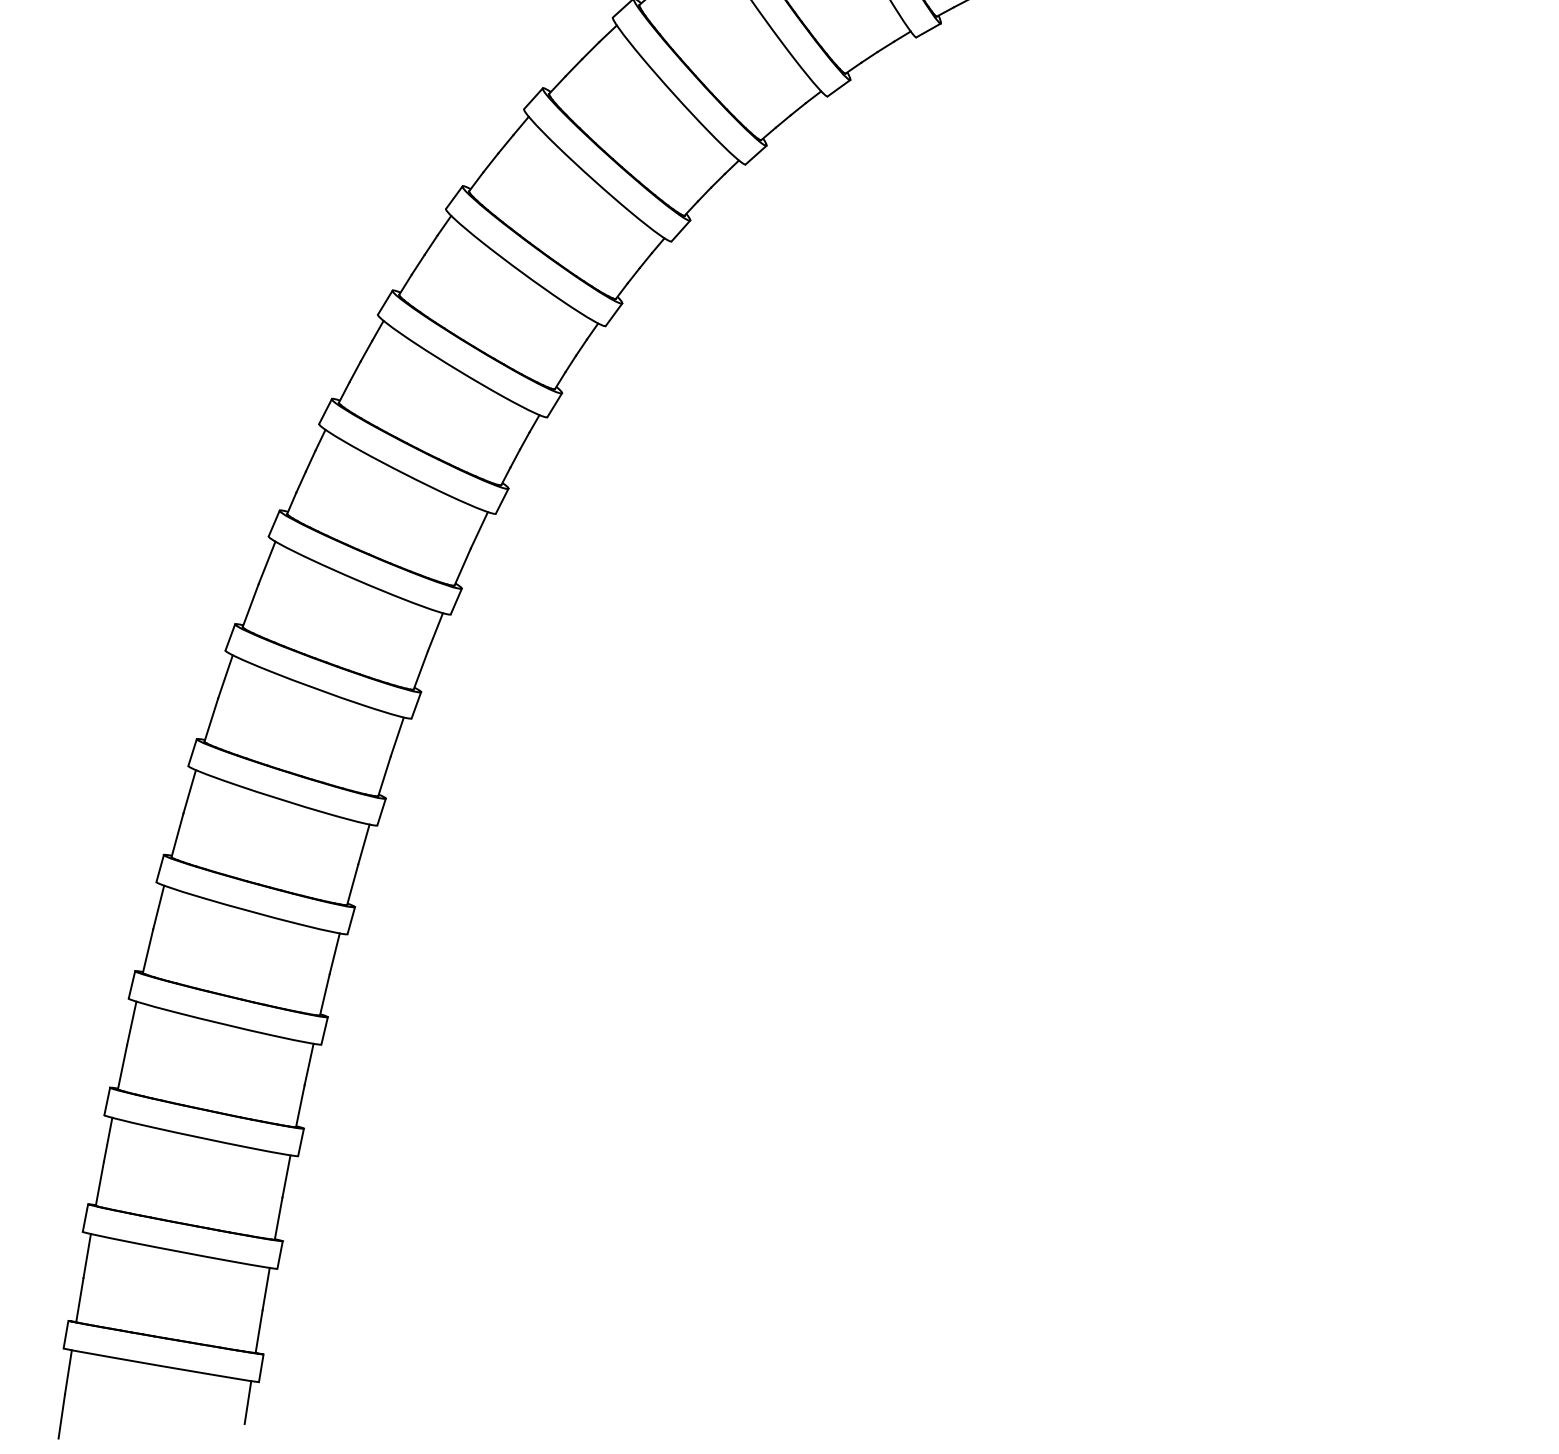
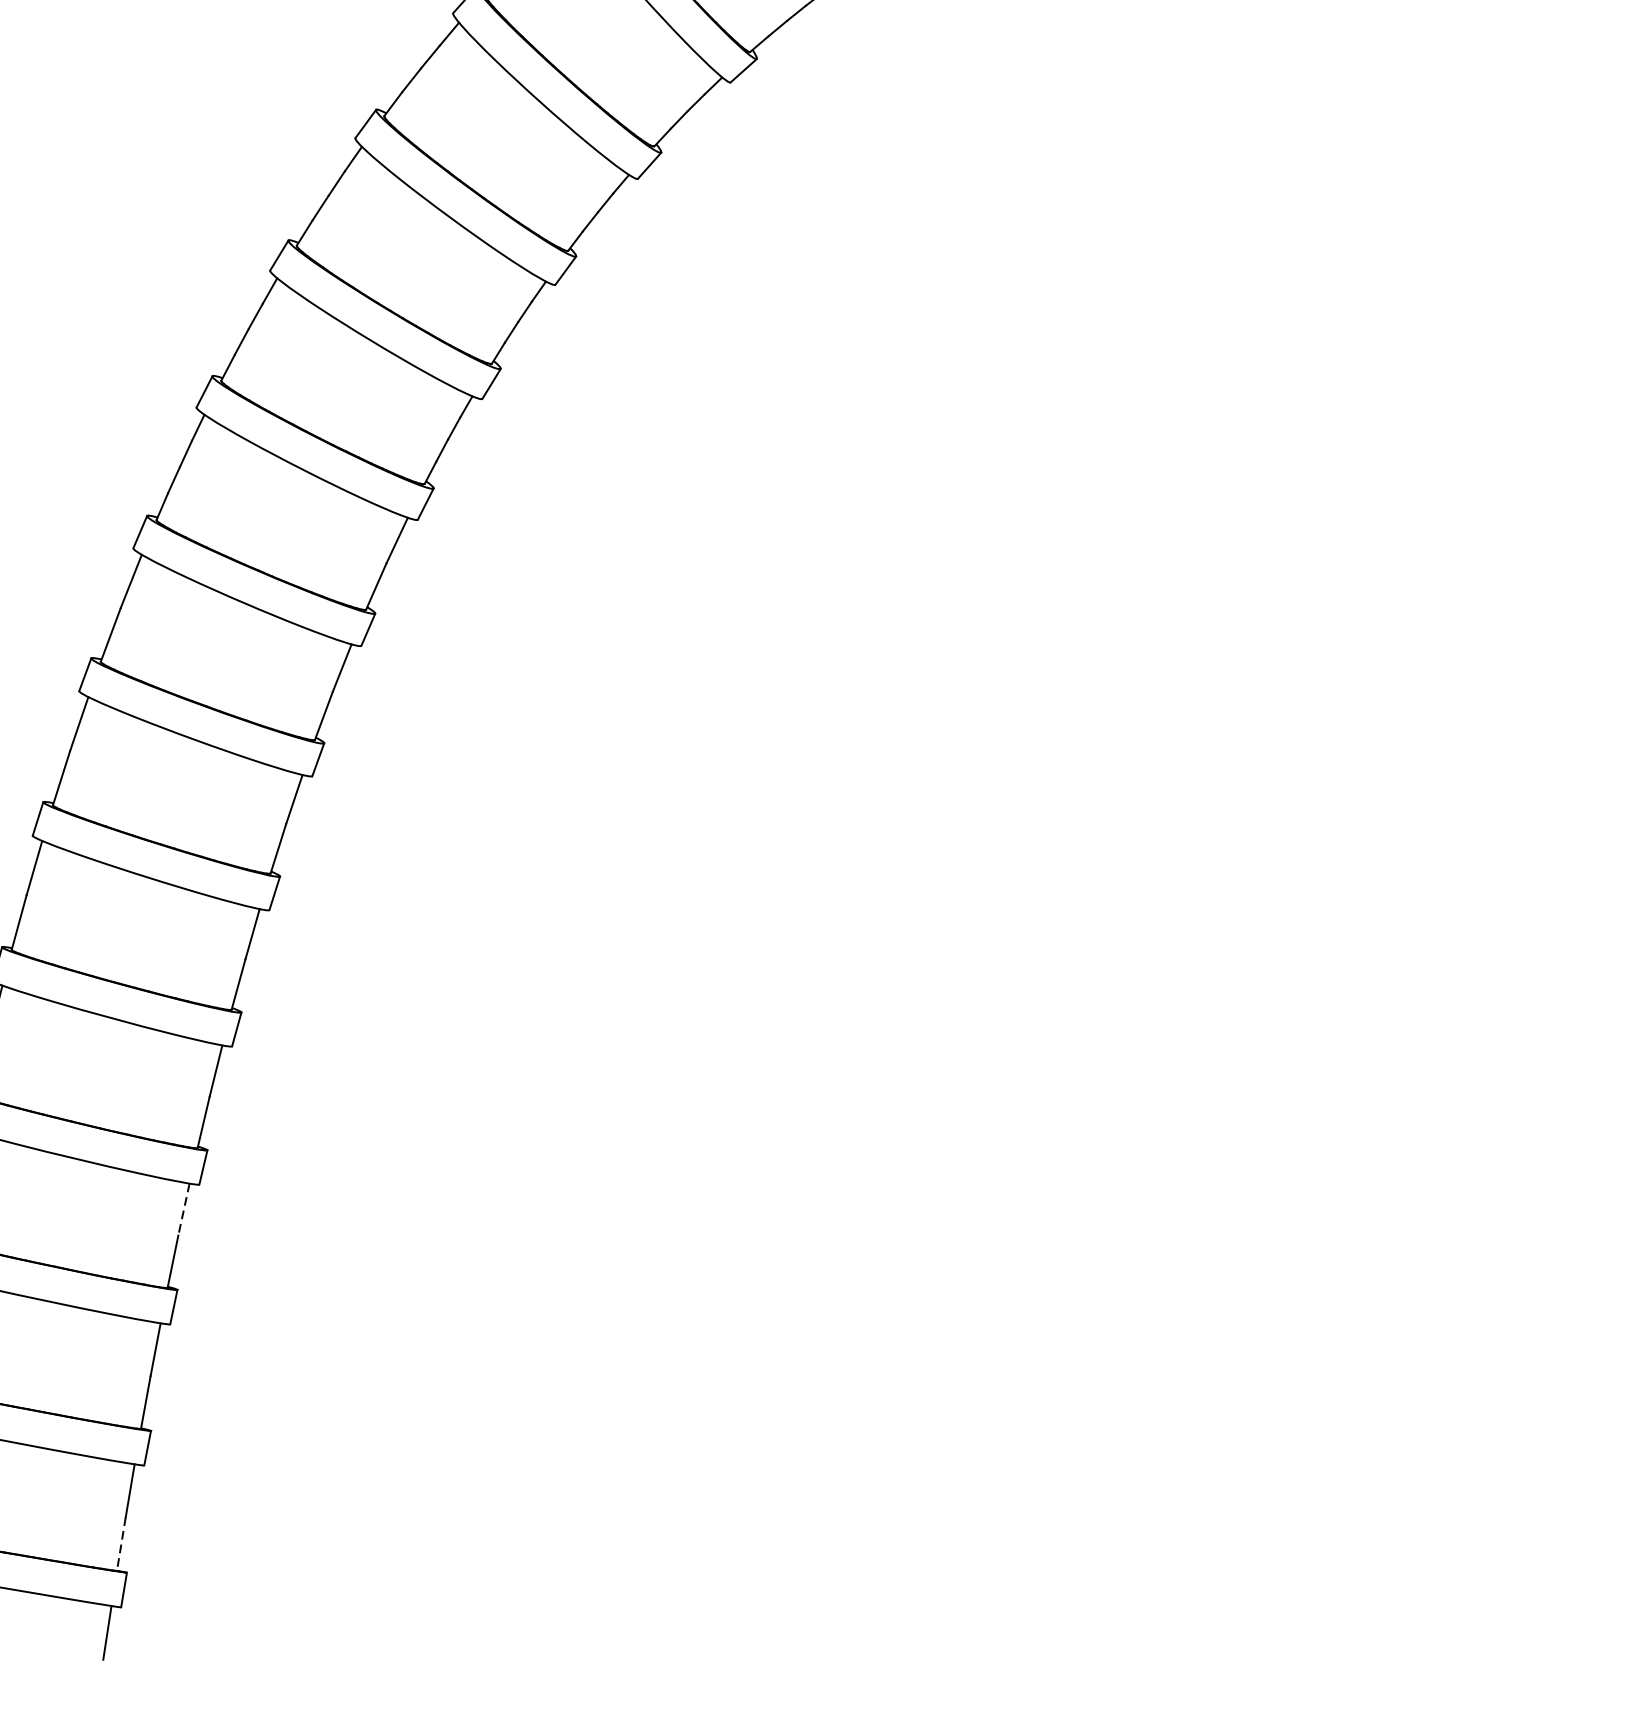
line: (309, 1065) -> (184, 1210), solid -> dashed
line: (259, 1331) -> (121, 1543), solid -> dashed

